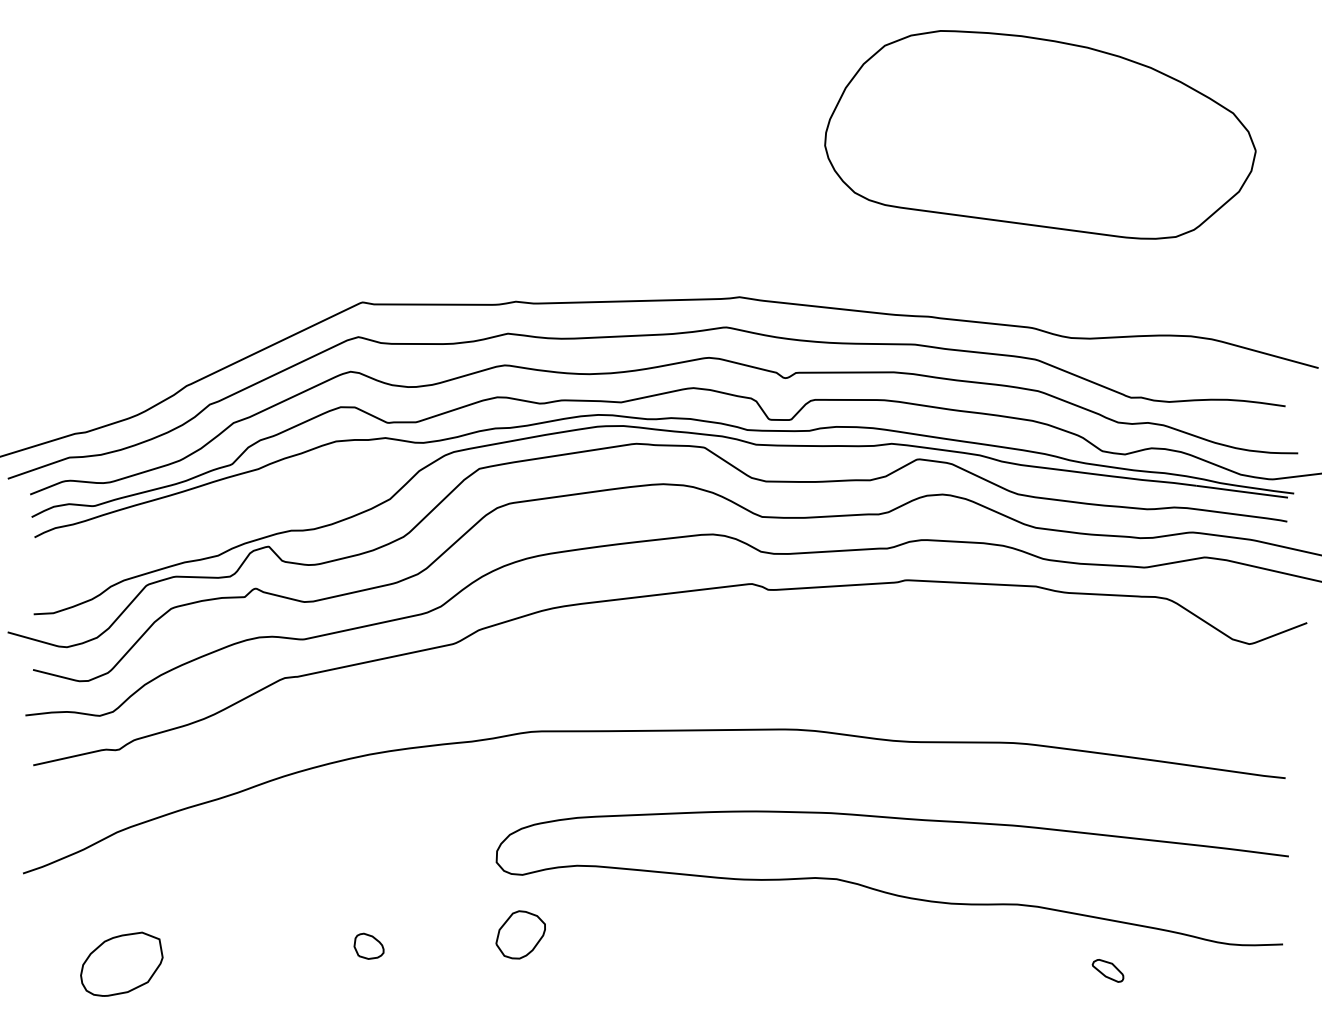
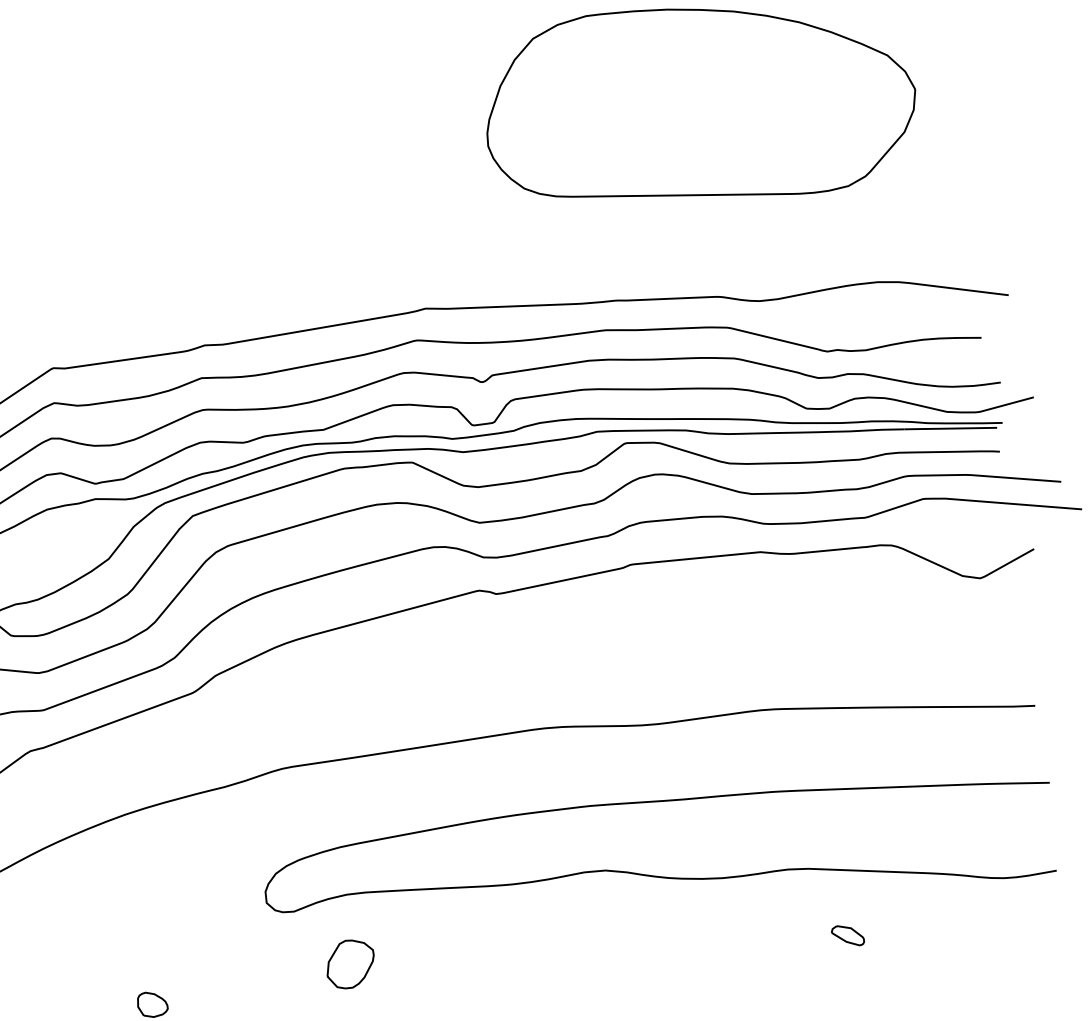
part: (520, 934) -> (350, 963), moved
part: (1107, 970) -> (847, 935), moved

